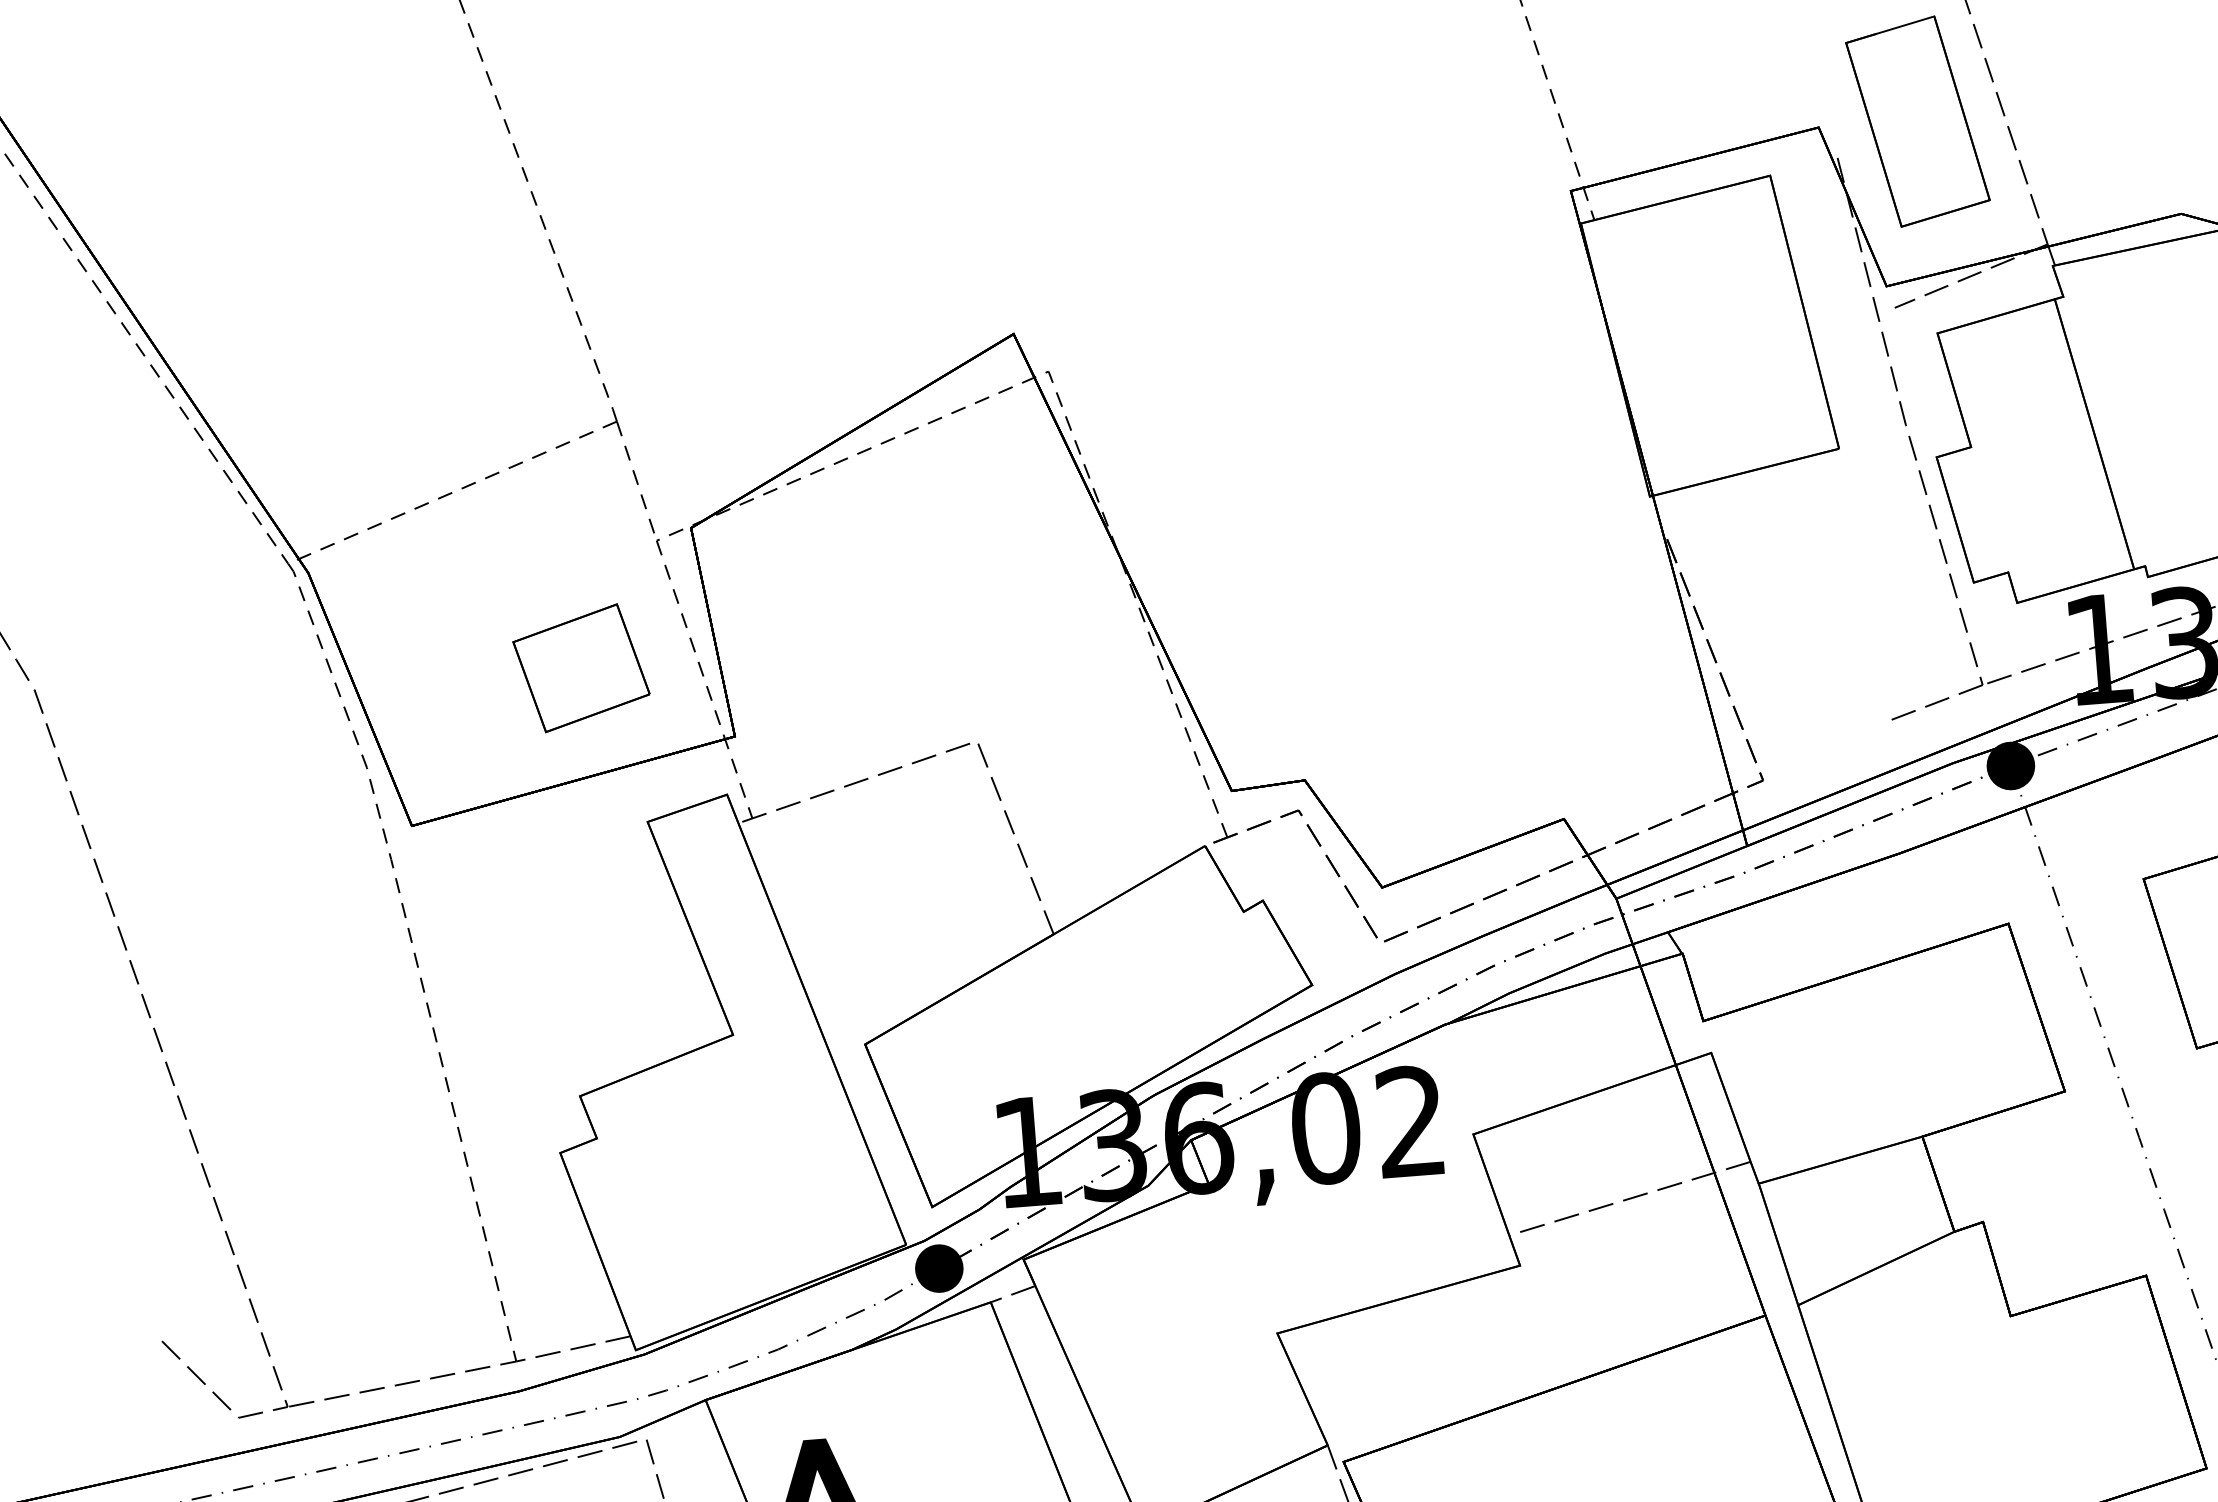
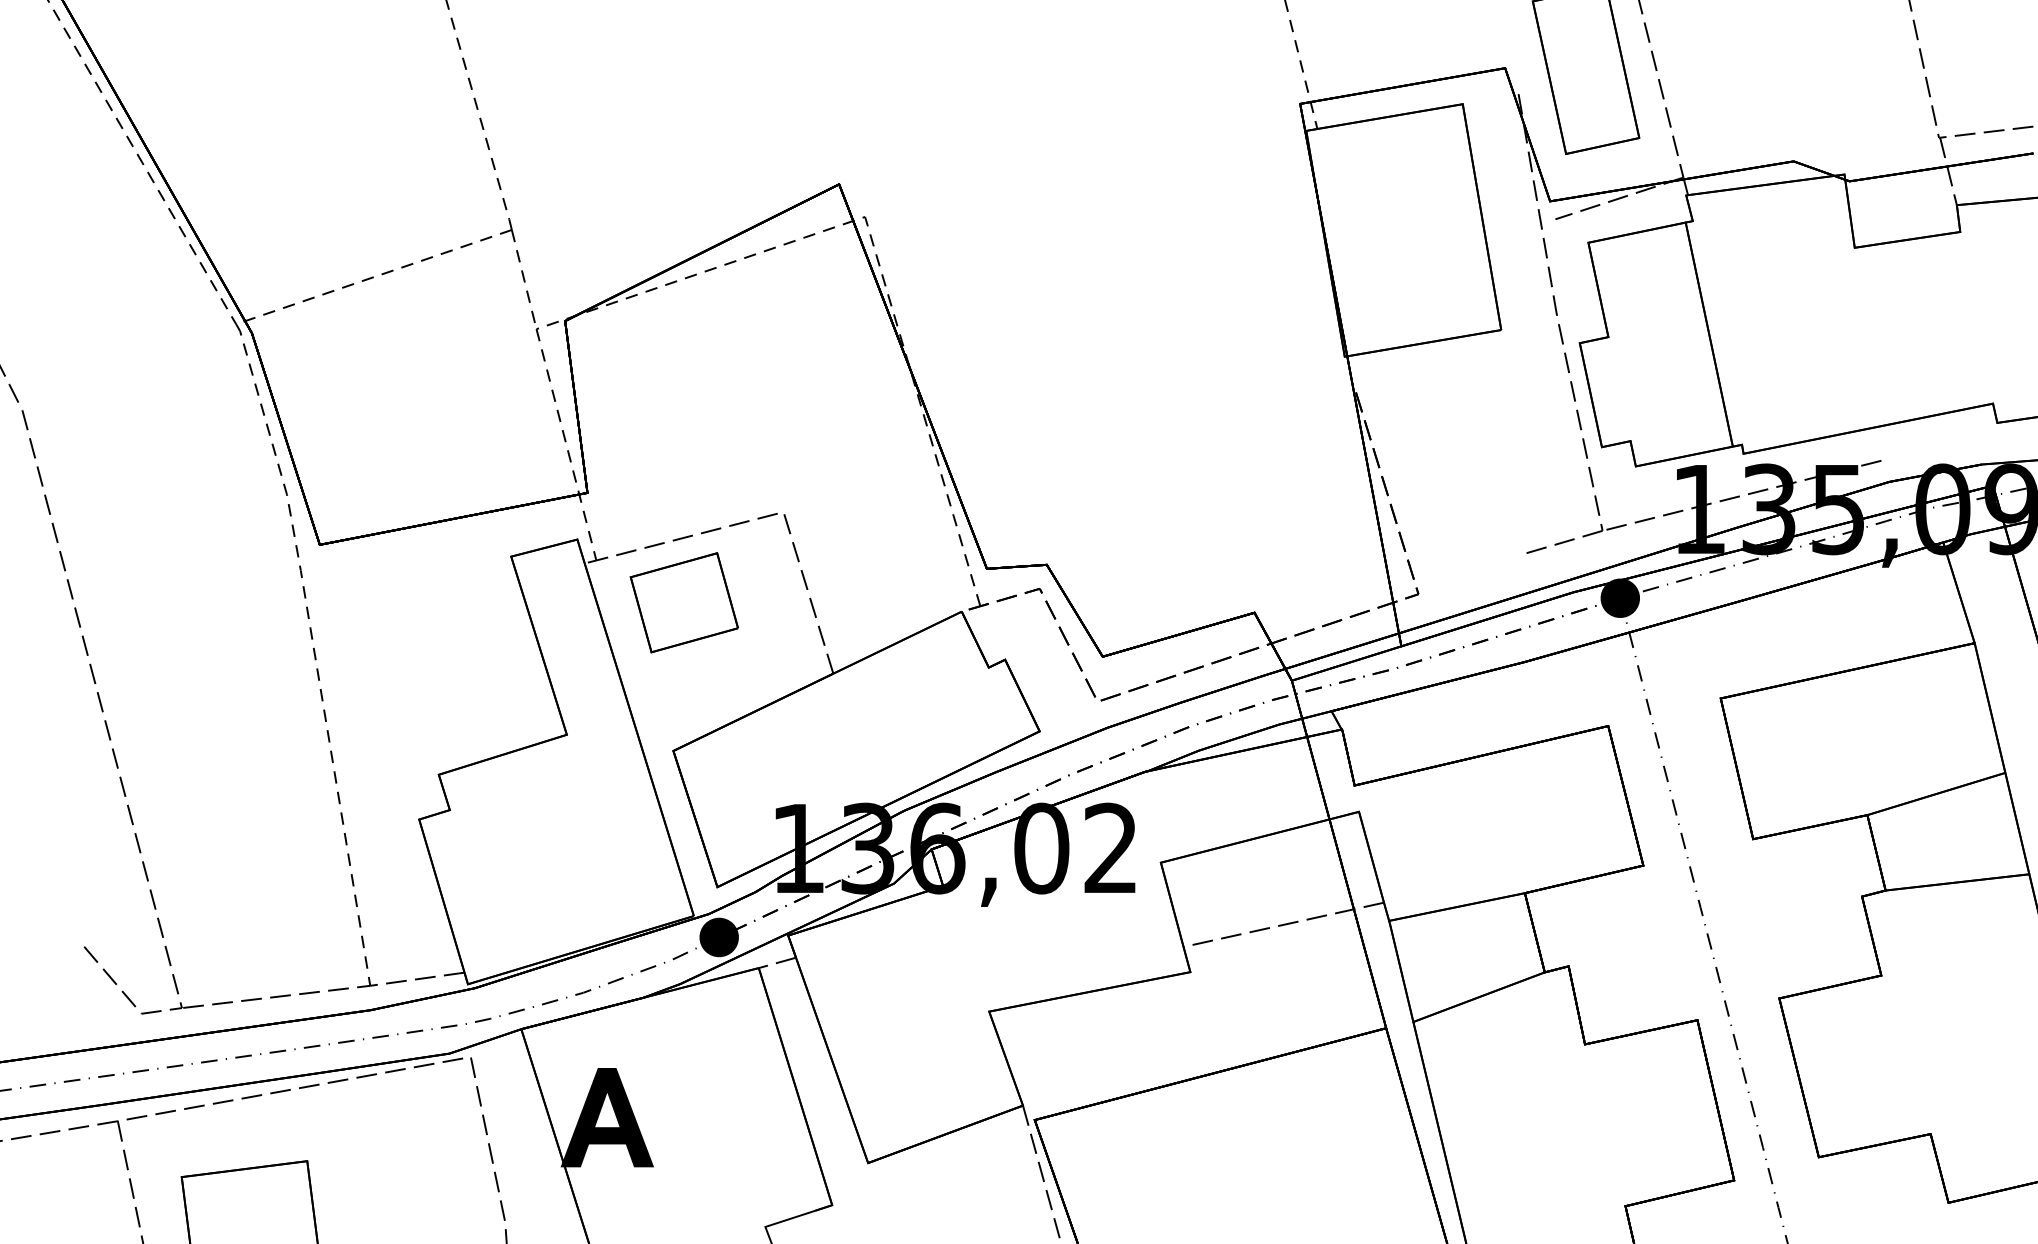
part: (580, 668) -> (683, 602), moved

